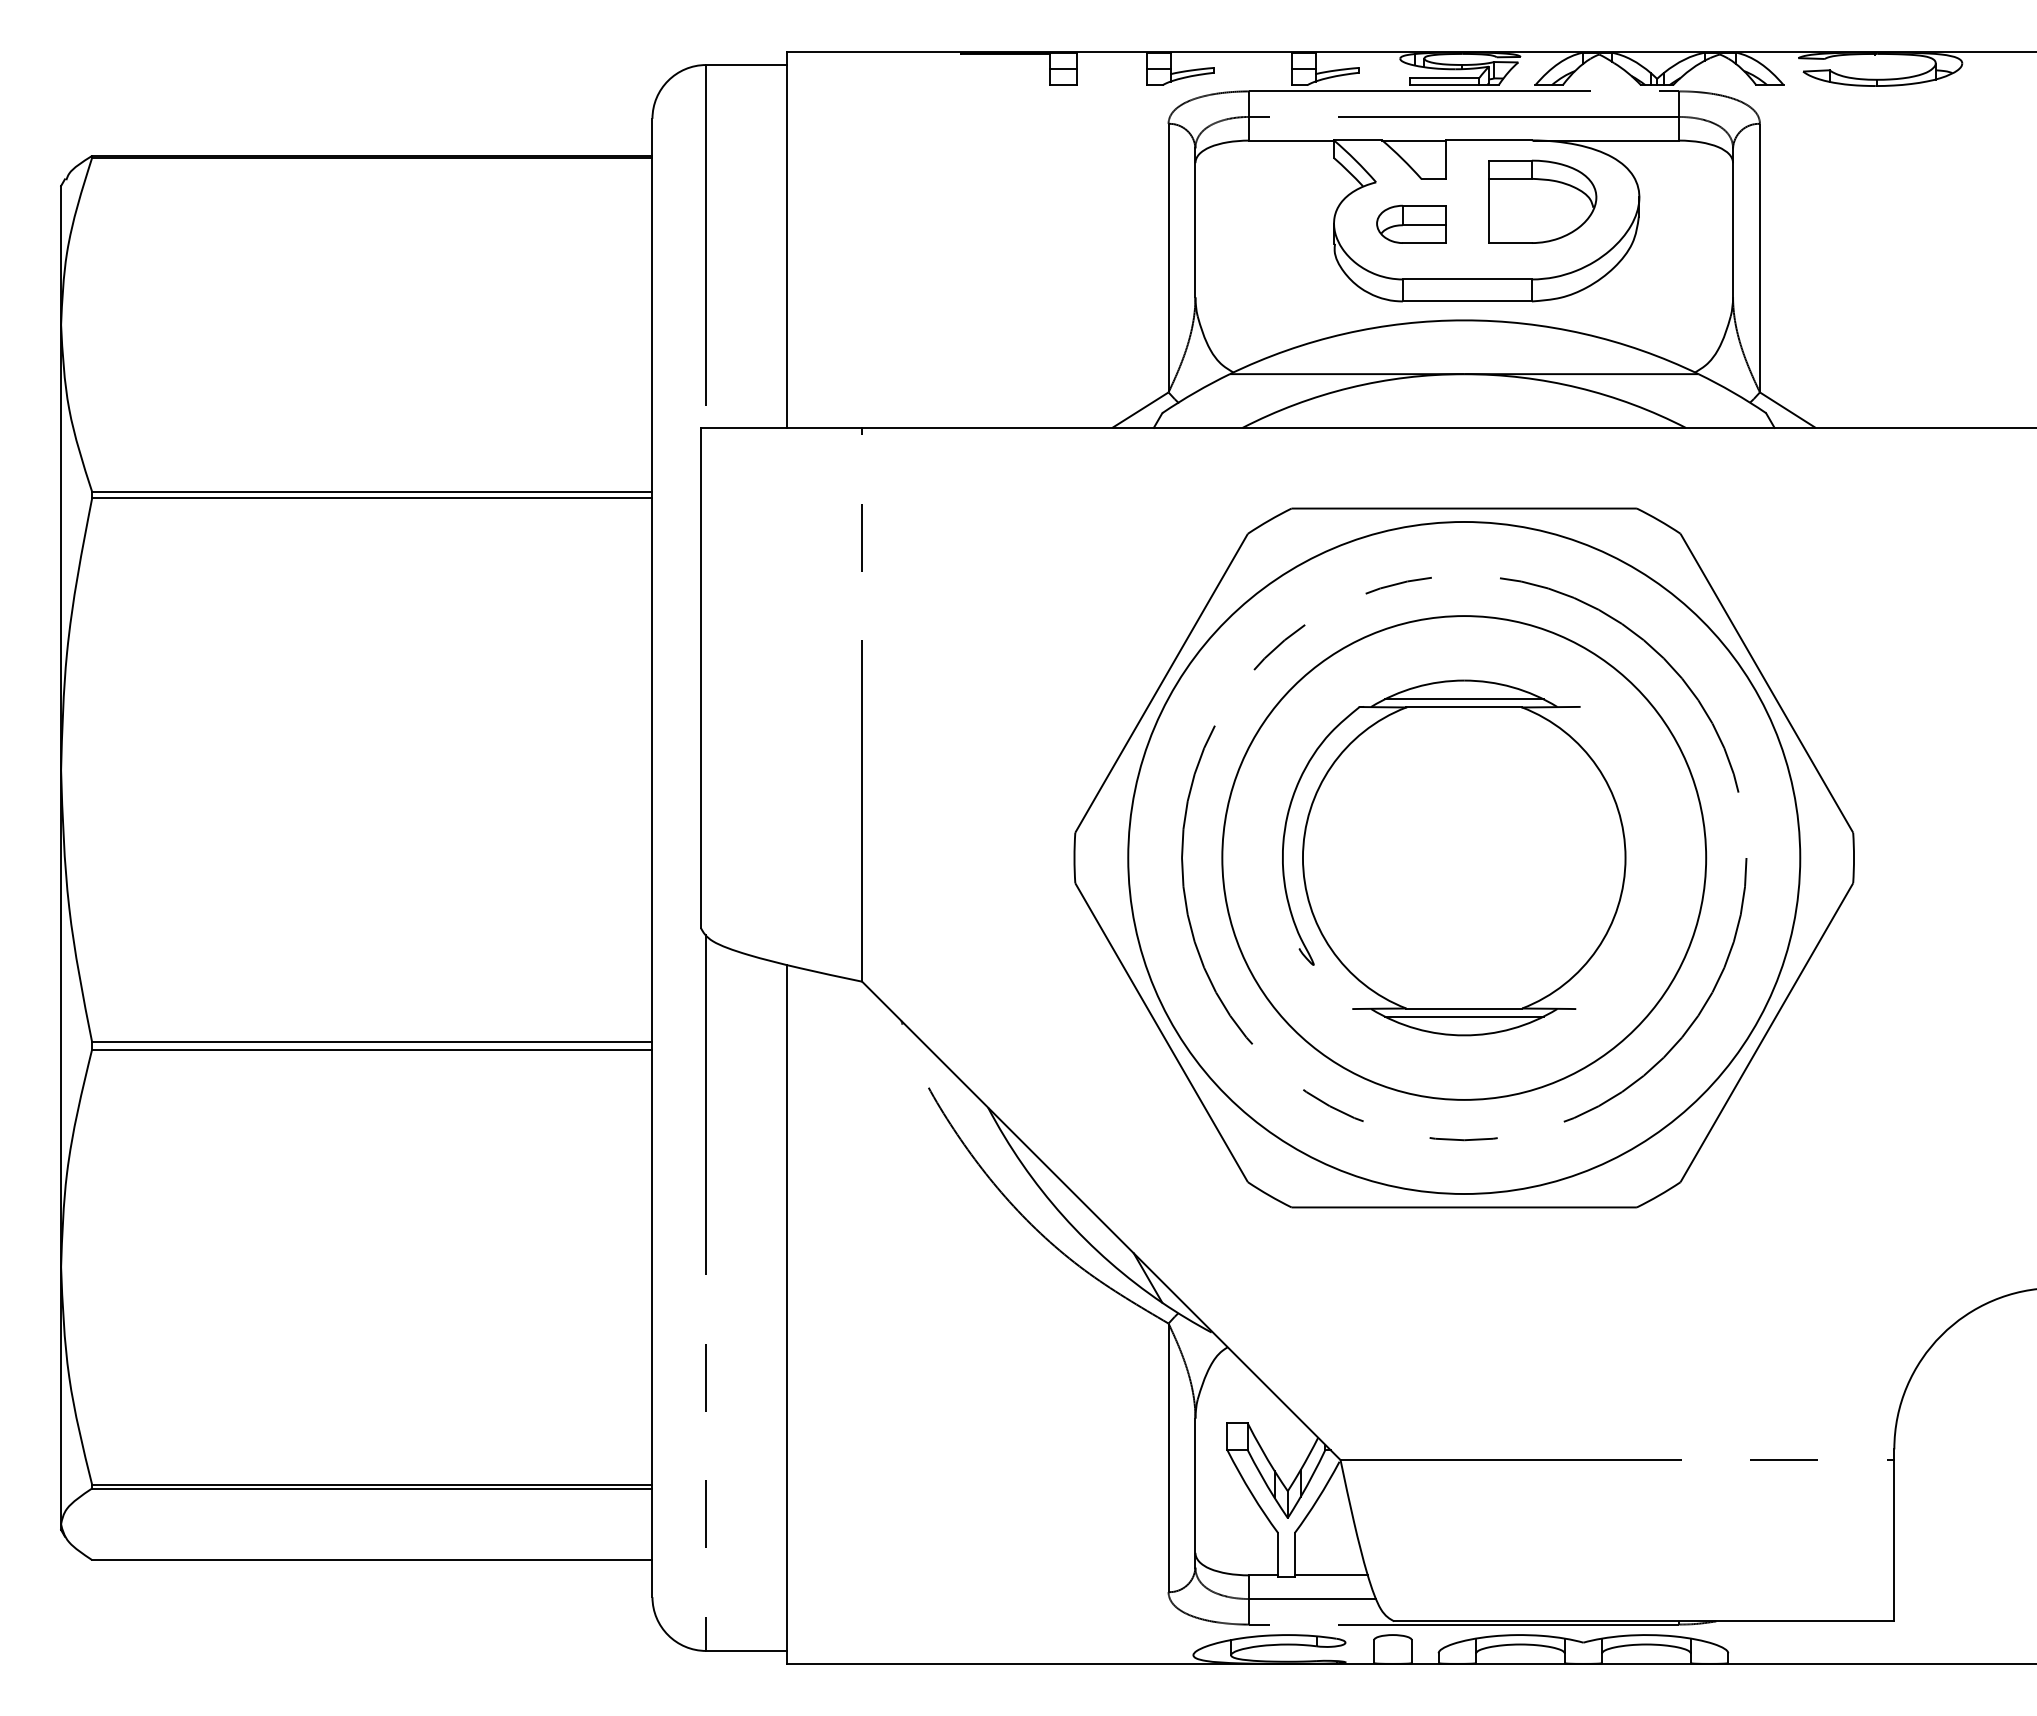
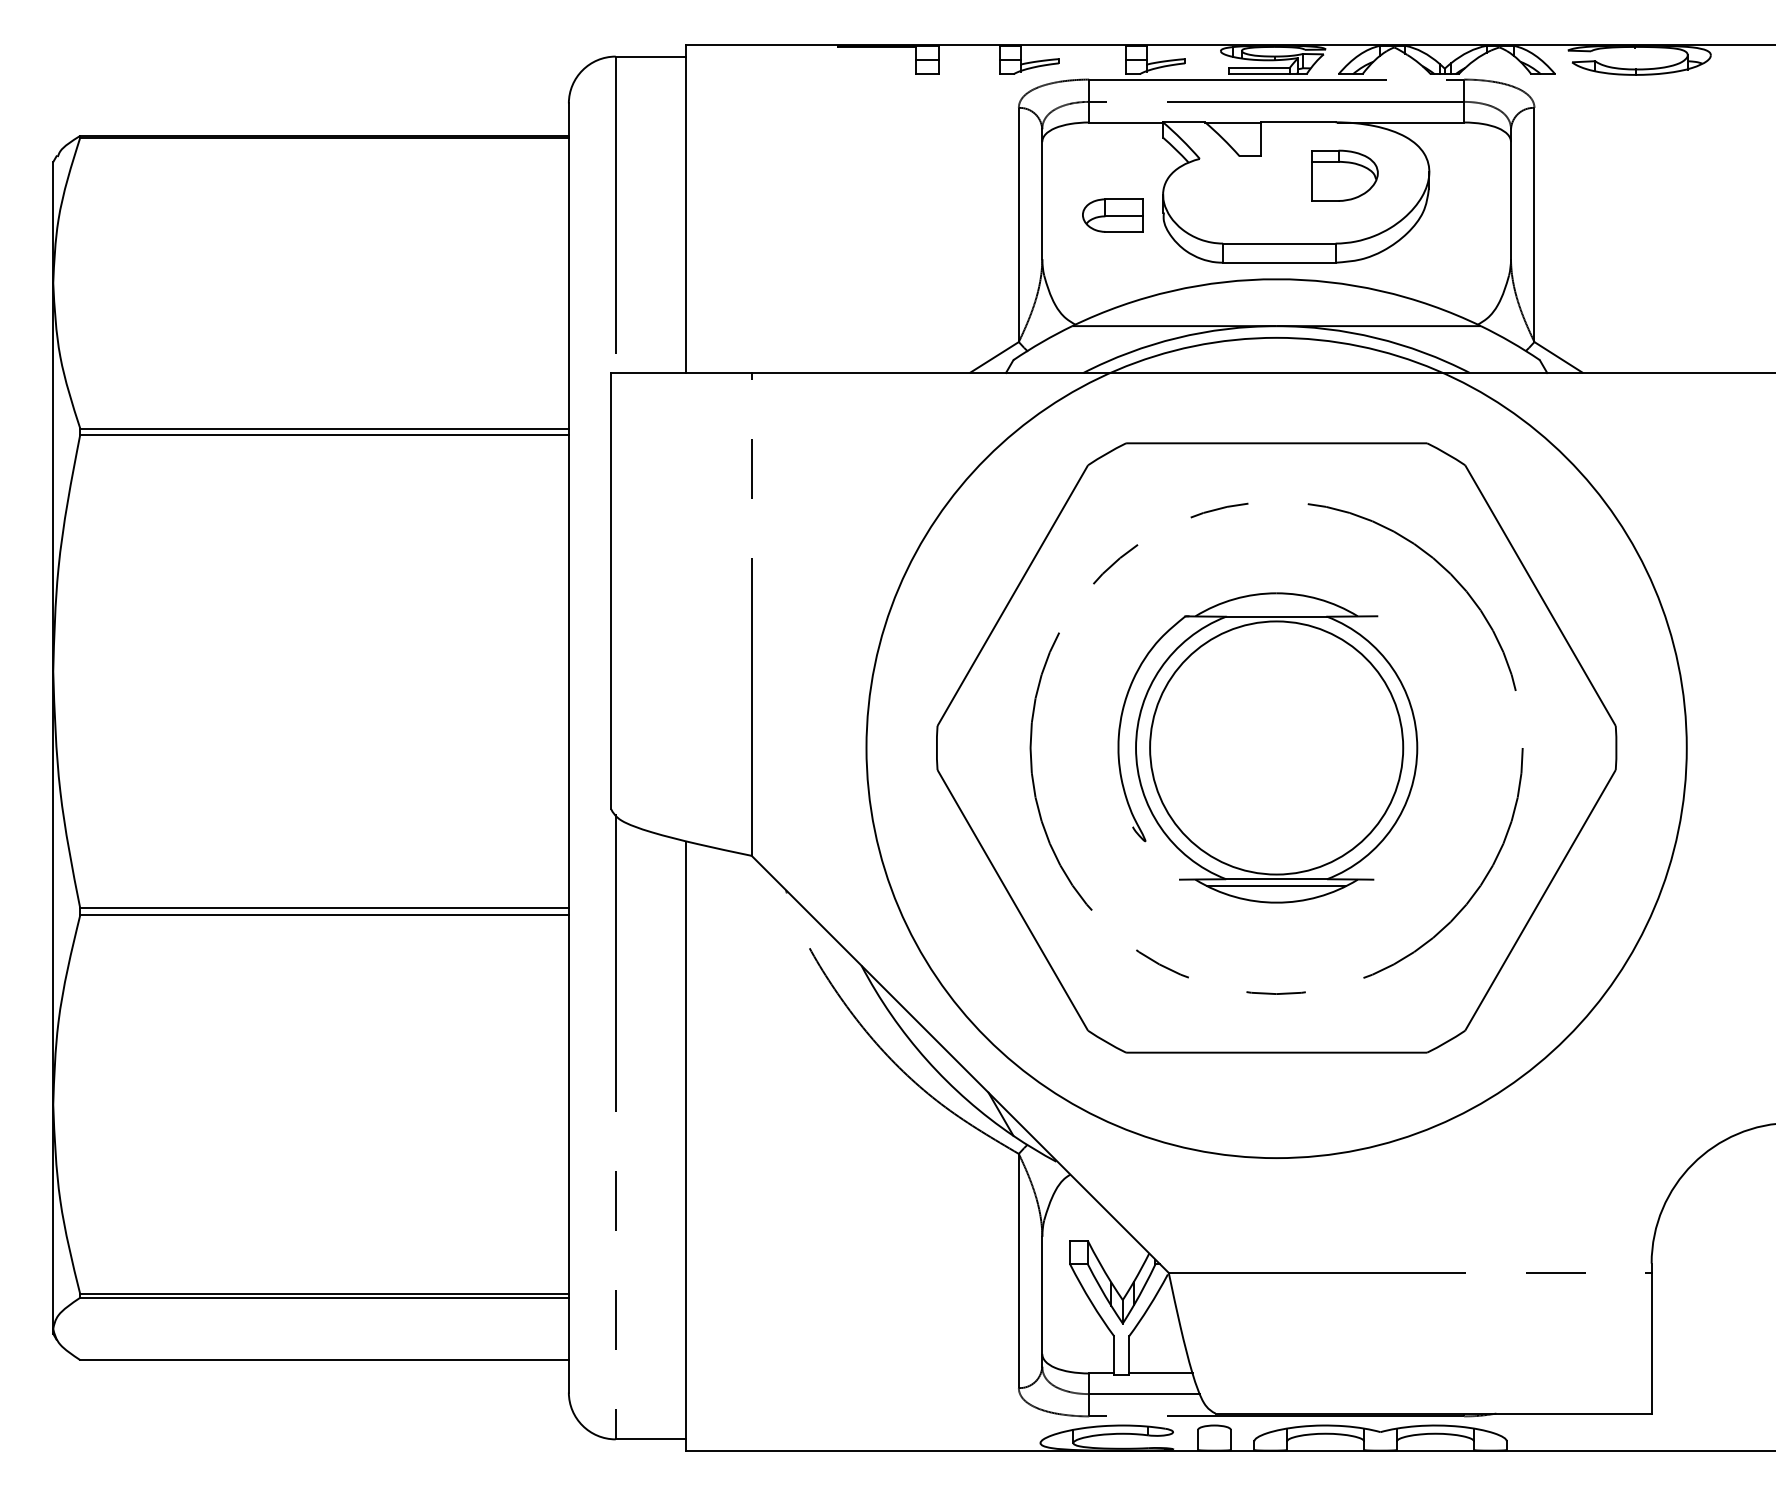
part: (1542, 201) -> (1344, 175), size x0.7
part: (1411, 223) -> (1112, 214), moved
line: (1463, 699) -> (1275, 609), removed
circle: (1464, 857) -> (1276, 747), size x0.6
circle: (1464, 857) -> (1276, 747), size x1.4

